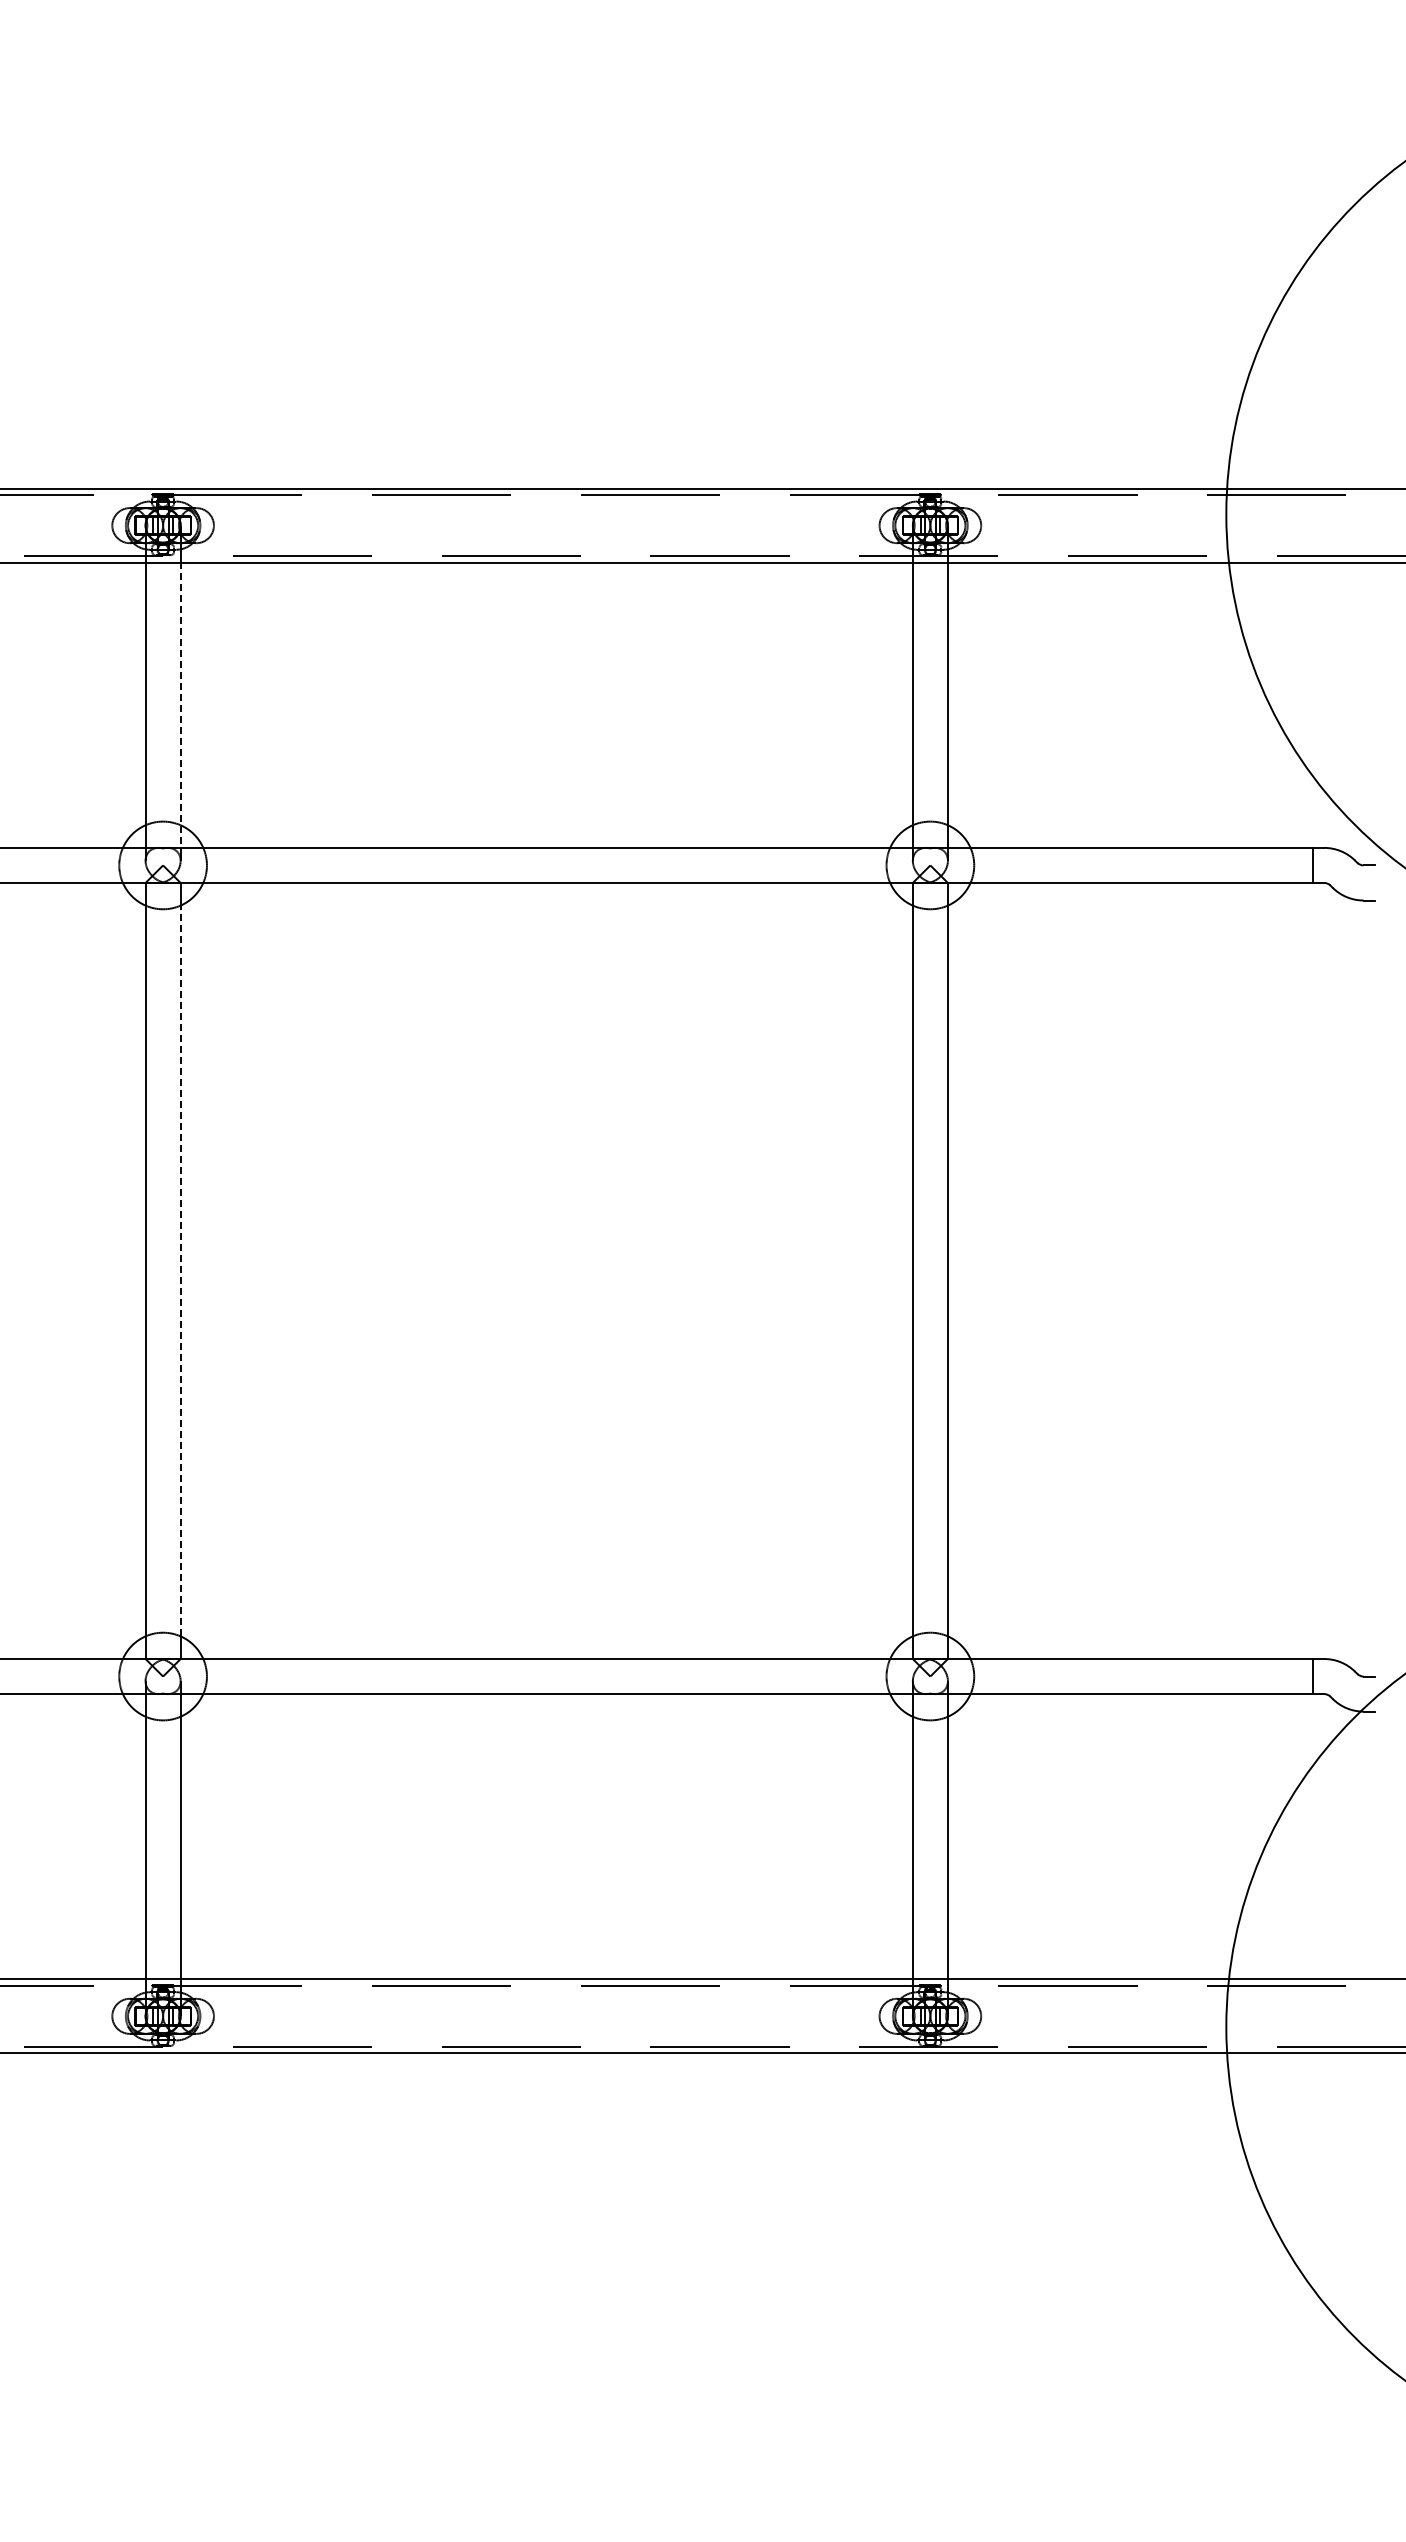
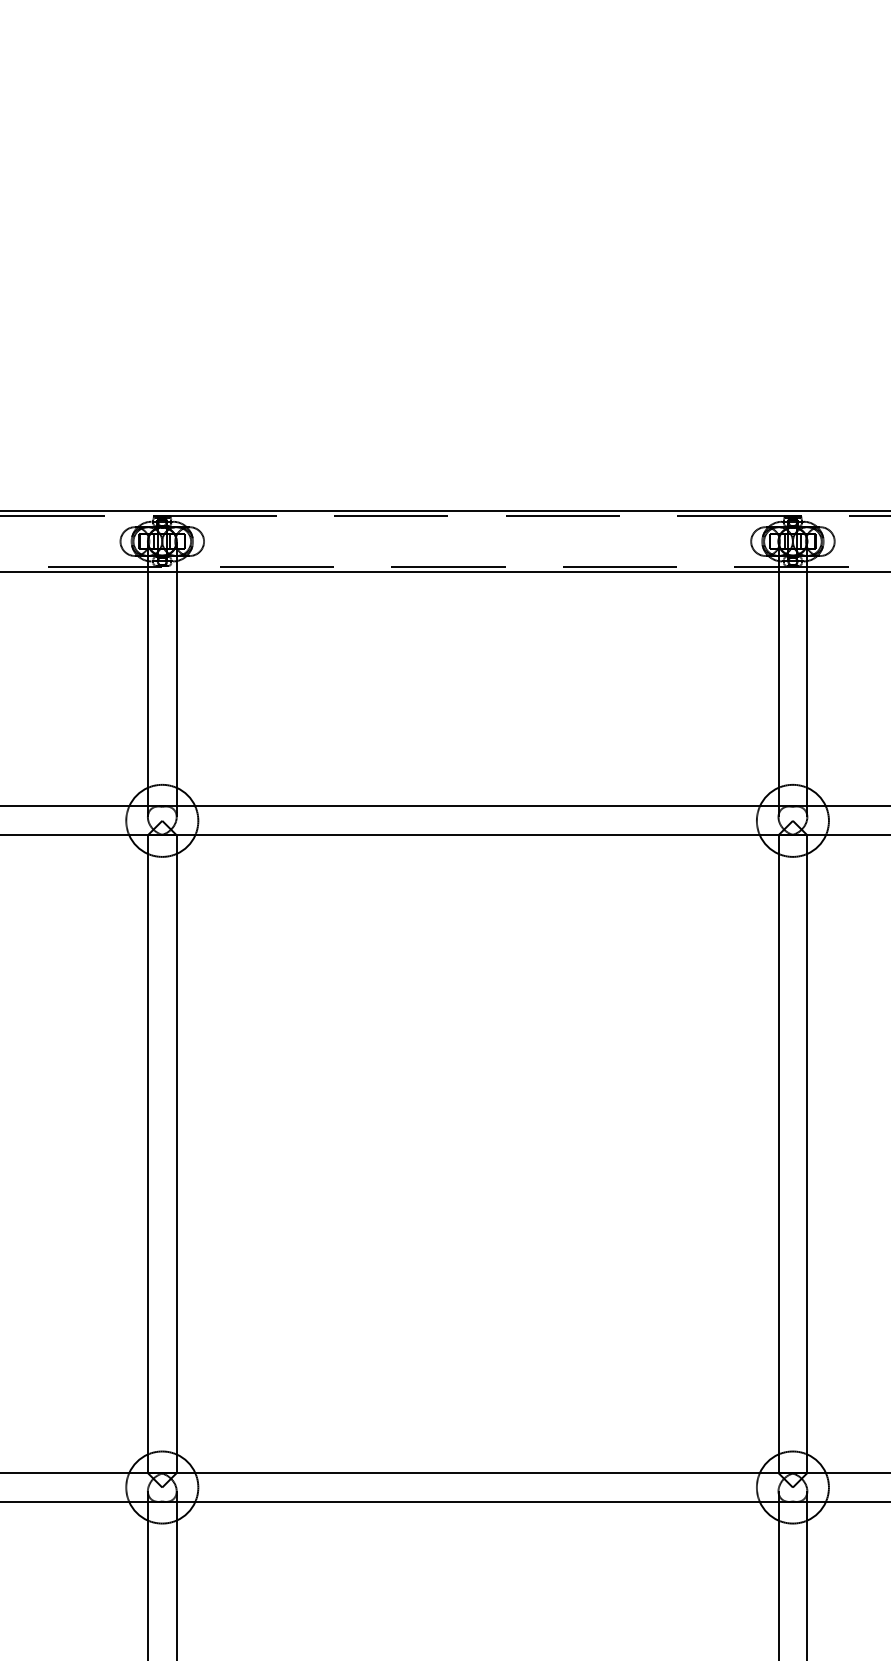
line: (180, 708) -> (176, 691), dashed -> solid
line: (180, 1270) -> (176, 1153), dashed -> solid

